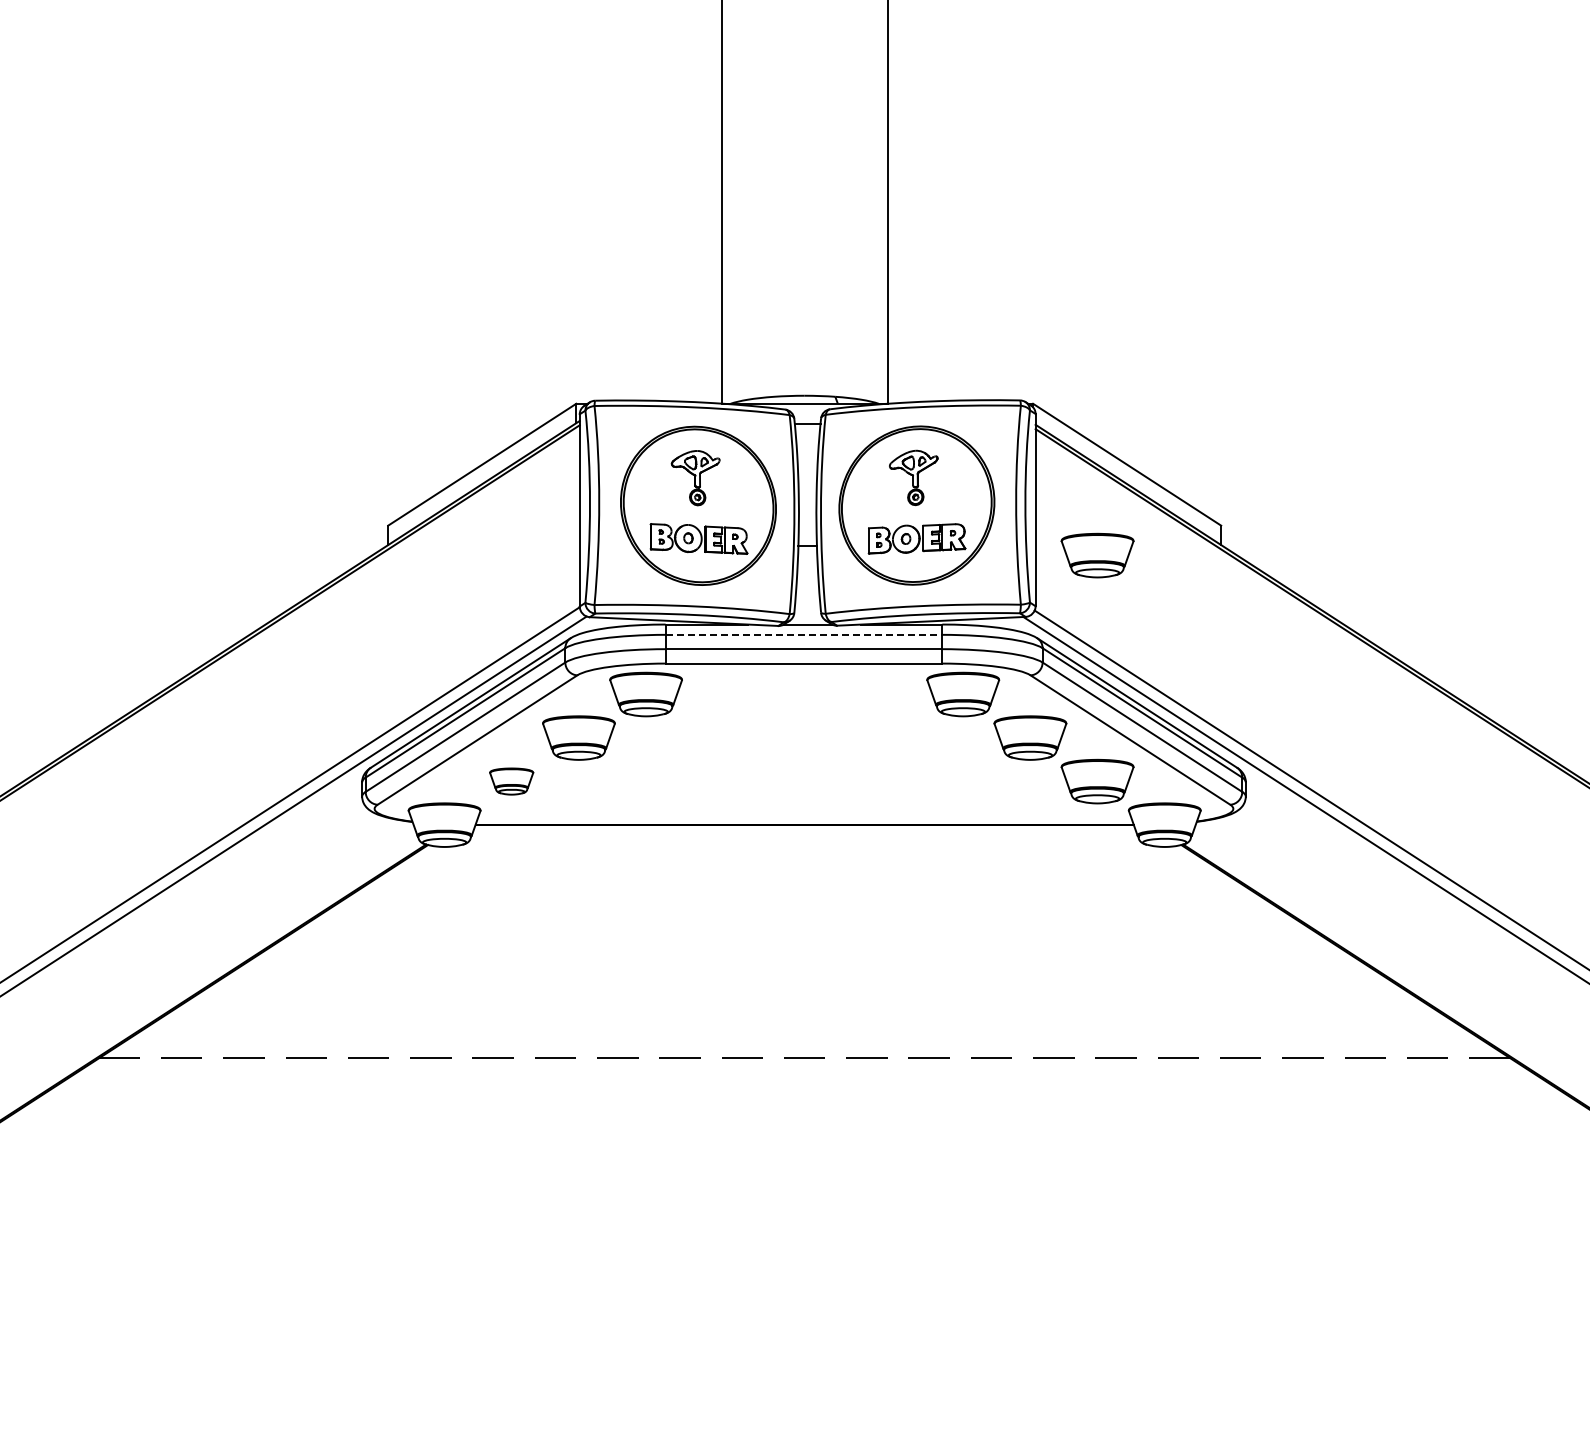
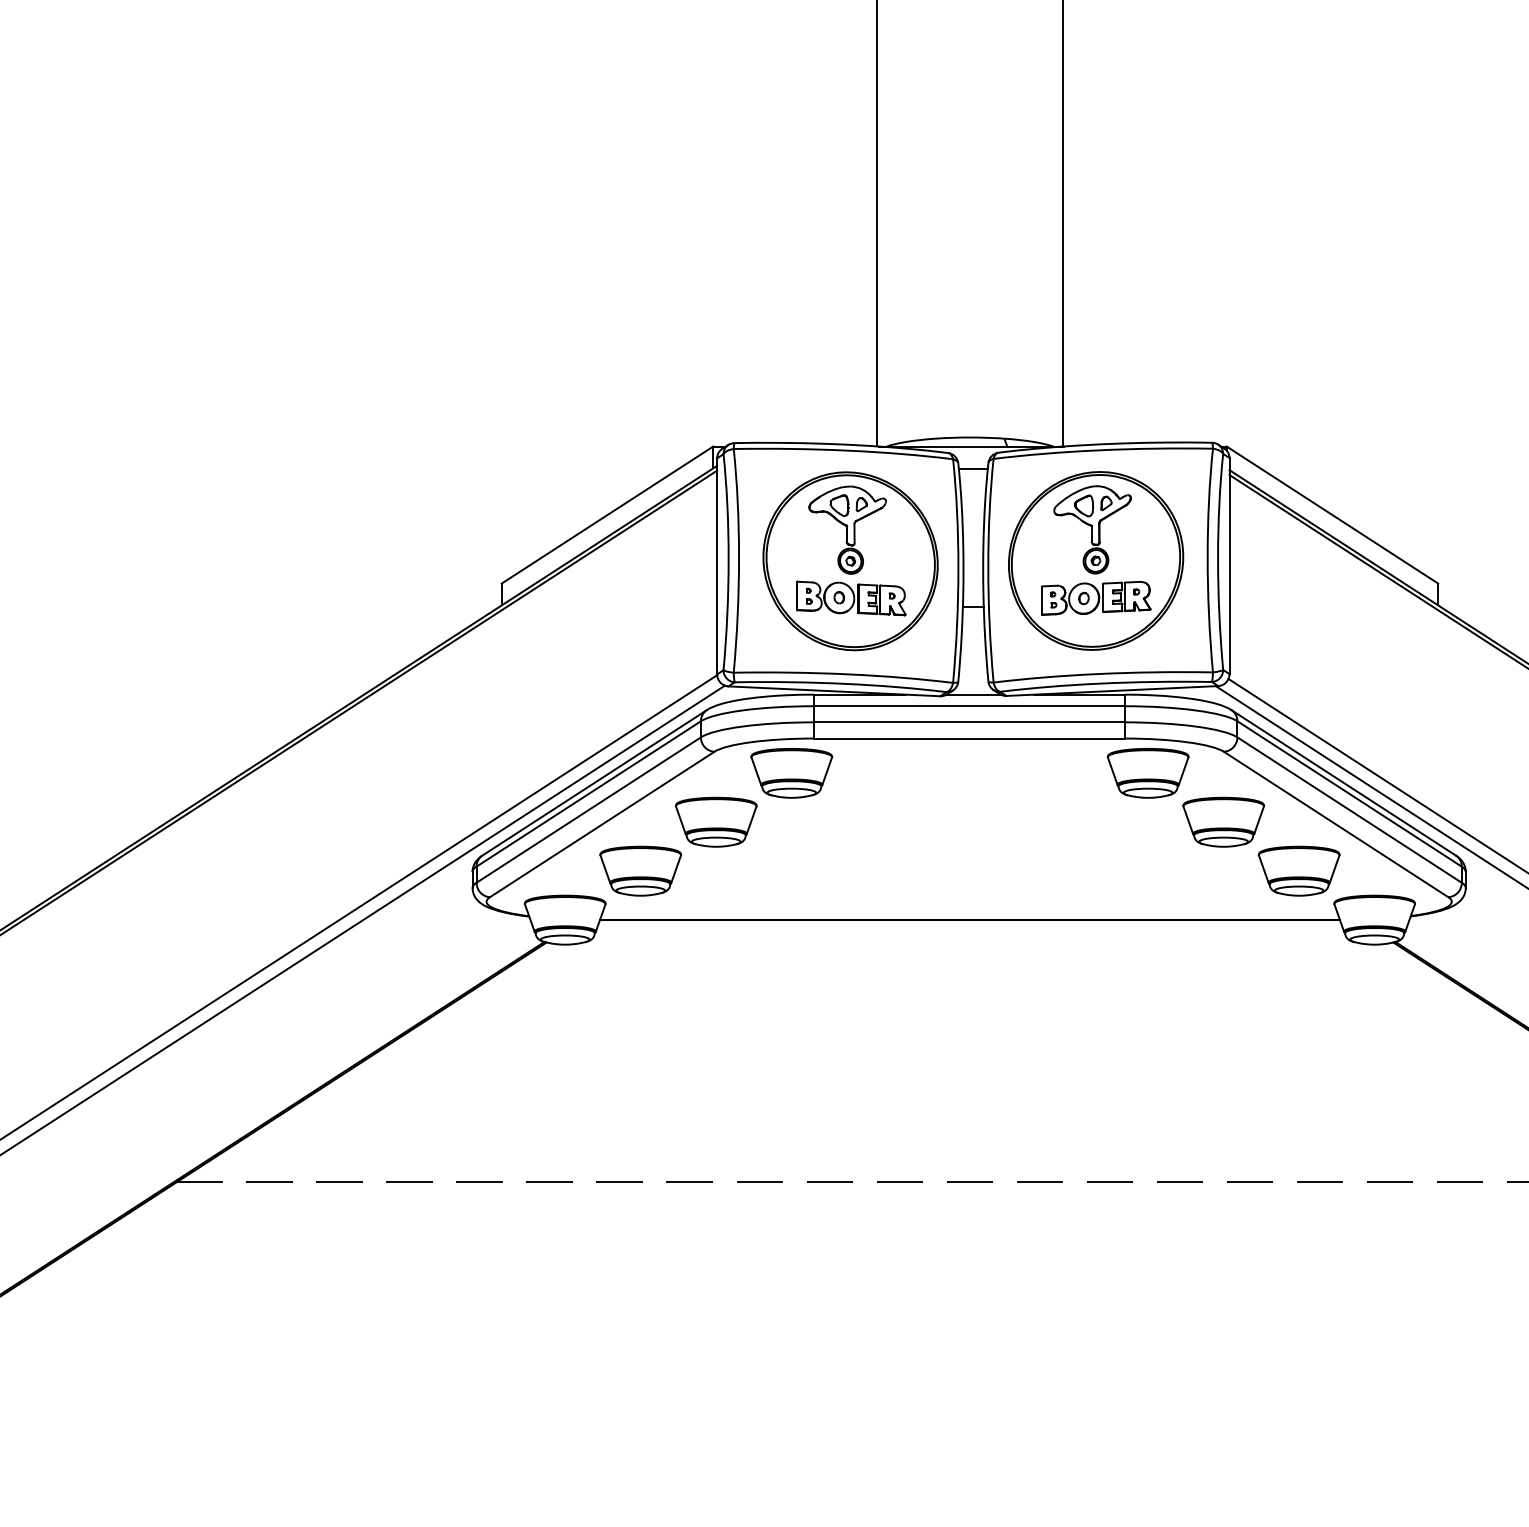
part: (695, 477) -> (847, 529), size x1.43
part: (913, 477) -> (1092, 529), size x1.43
part: (1097, 555) -> (1299, 617), removed
line: (804, 634) -> (969, 705), dashed -> solid
part: (511, 781) -> (640, 871), size x1.67

